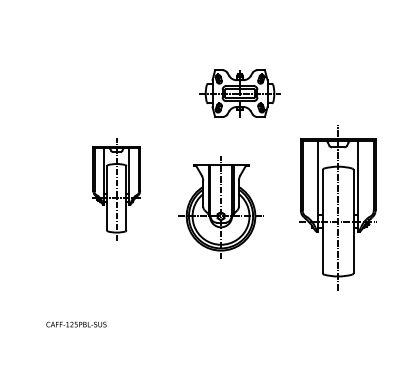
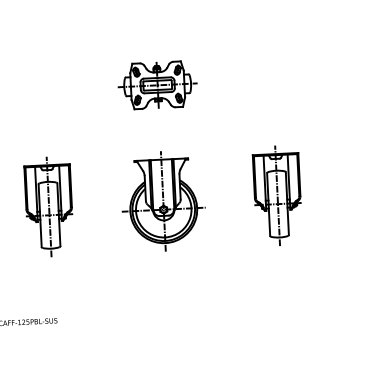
part: (239, 93) -> (157, 85), moved
part: (116, 189) -> (48, 206), moved
part: (338, 207) -> (277, 195), size x0.62

